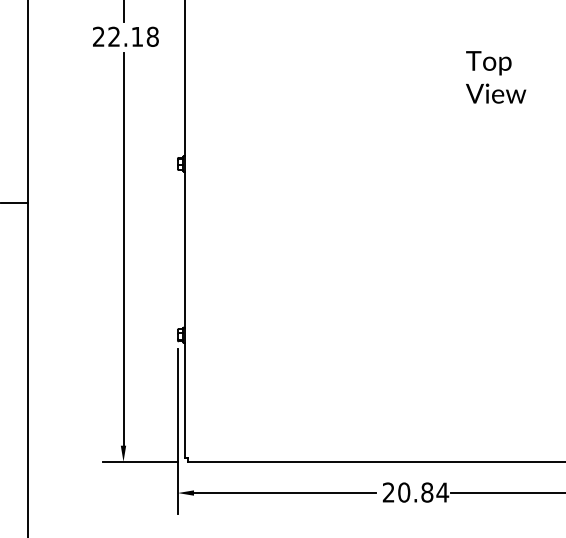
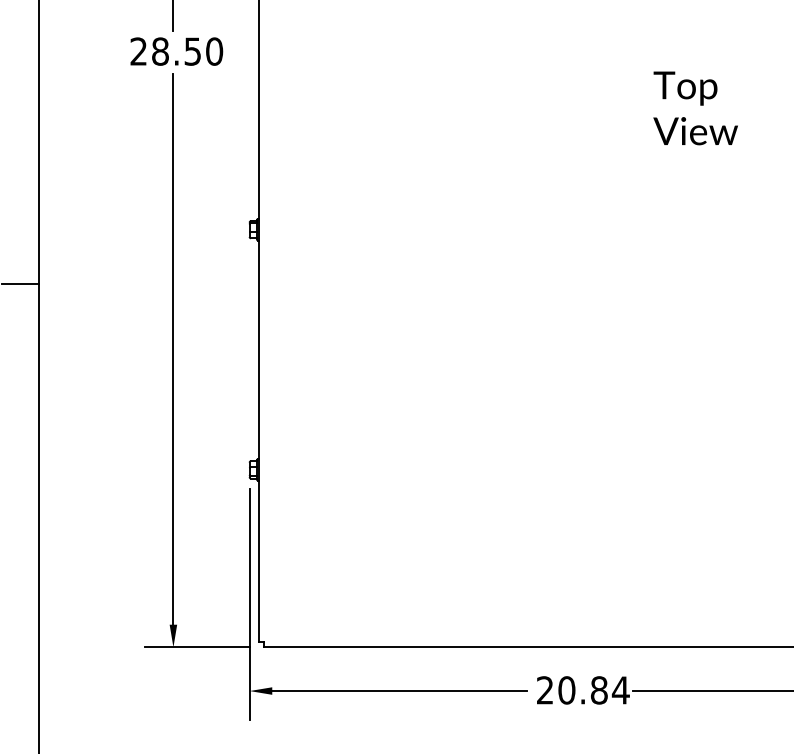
text: (133, 36) -> (187, 51), 22.18 -> 28.50

